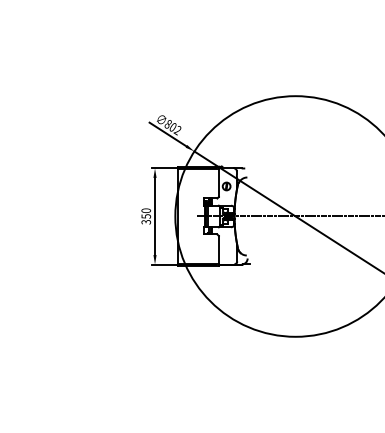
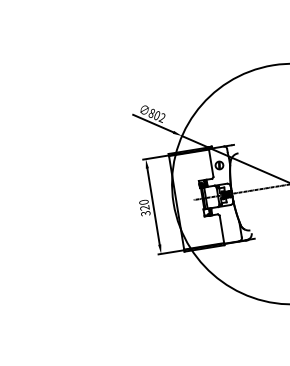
text: (146, 216) -> (145, 207), 350 -> 320

